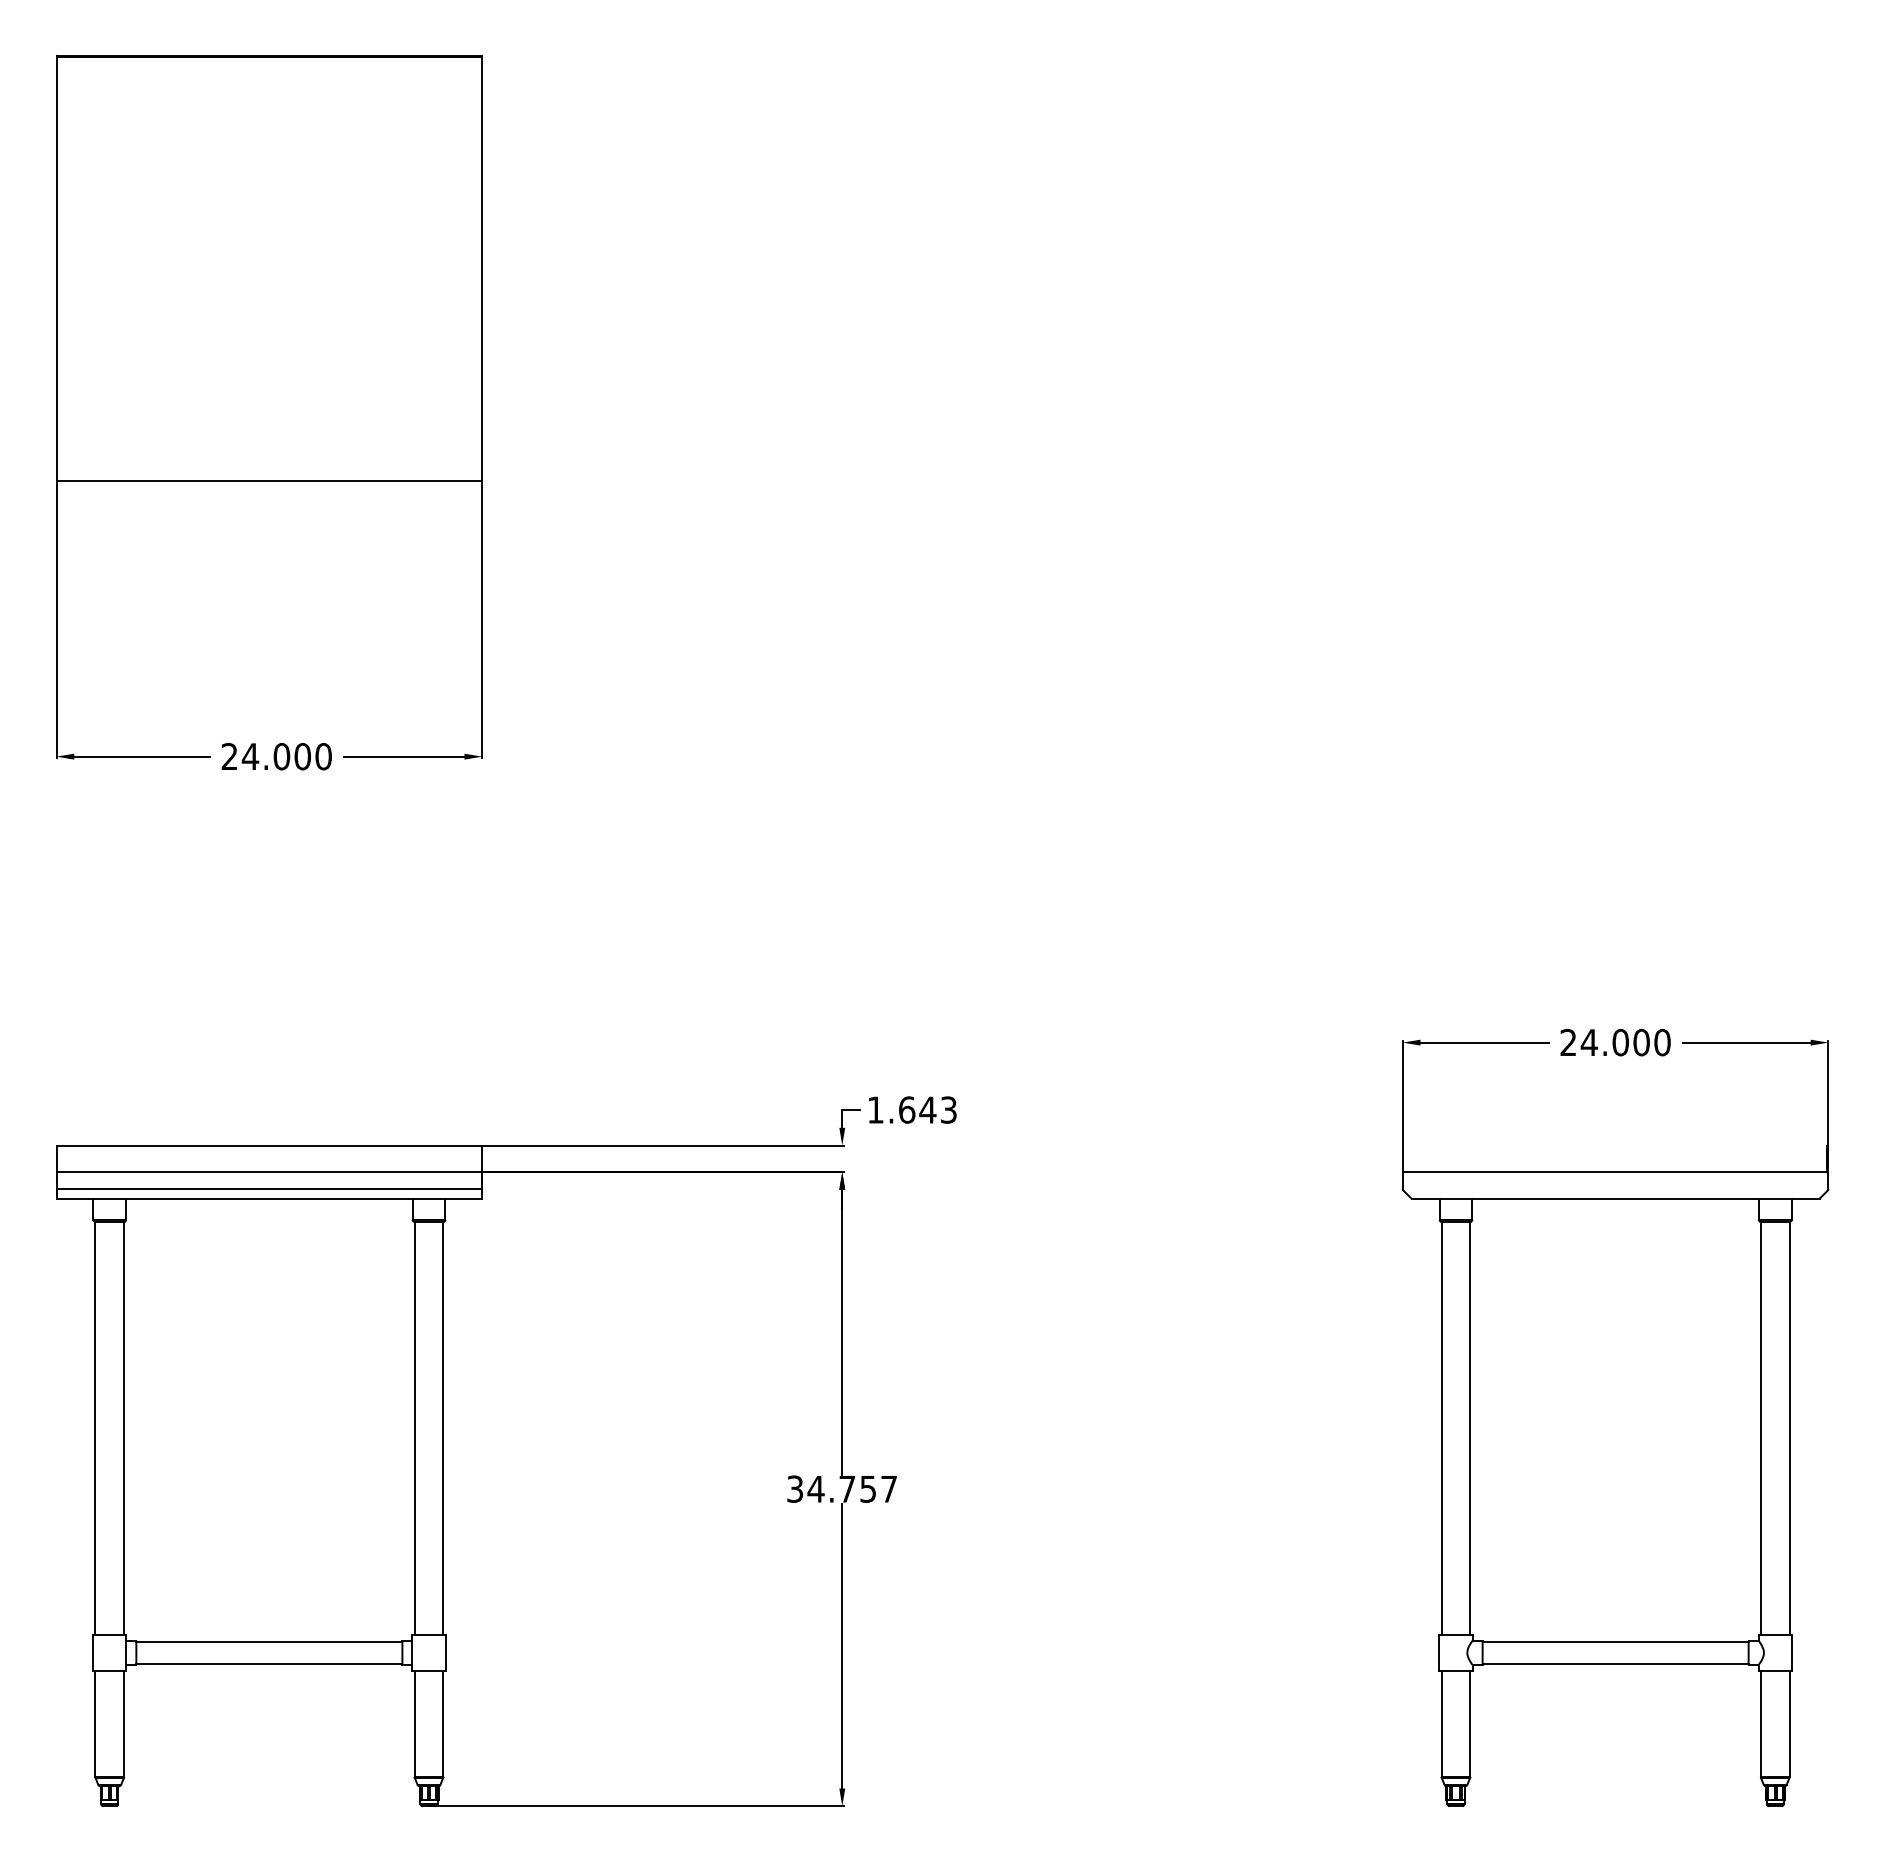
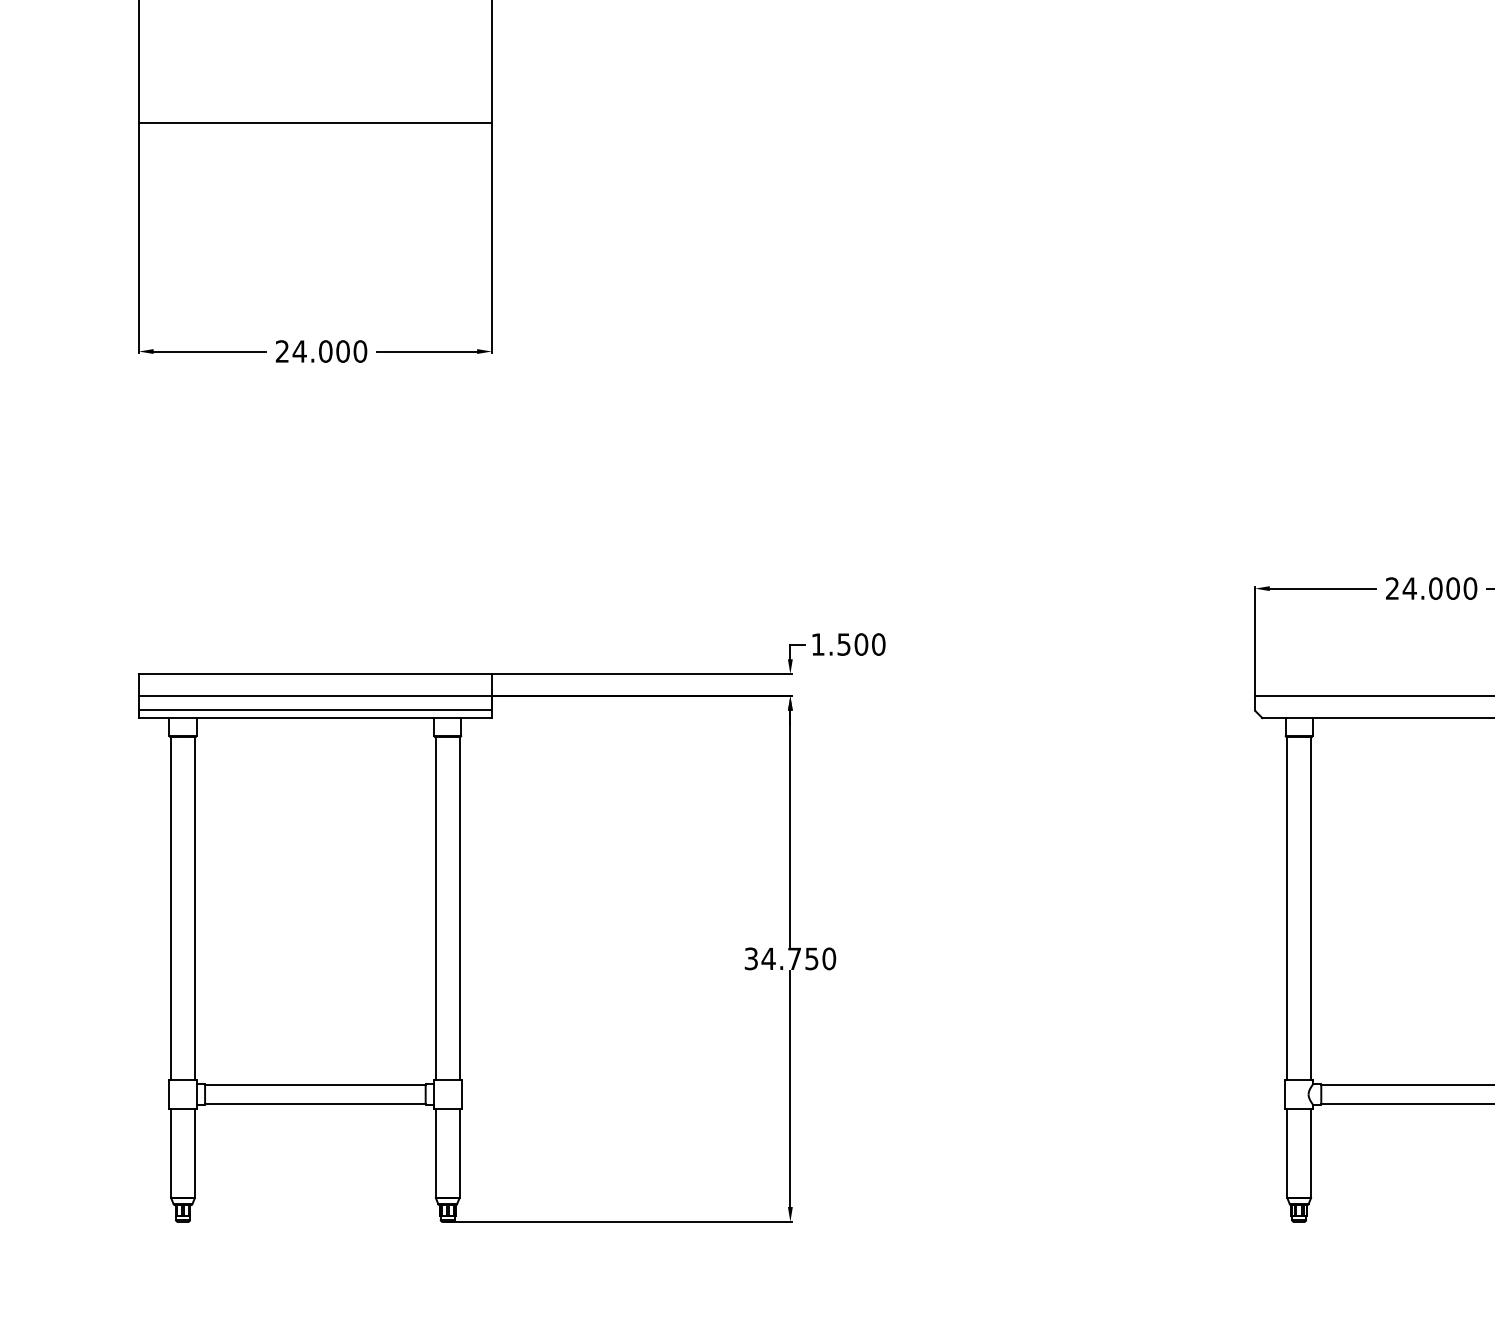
text: (928, 1109) -> (861, 644), 1.643 -> 1.500
text: (889, 1488) -> (829, 958), 34.757 -> 34.750

